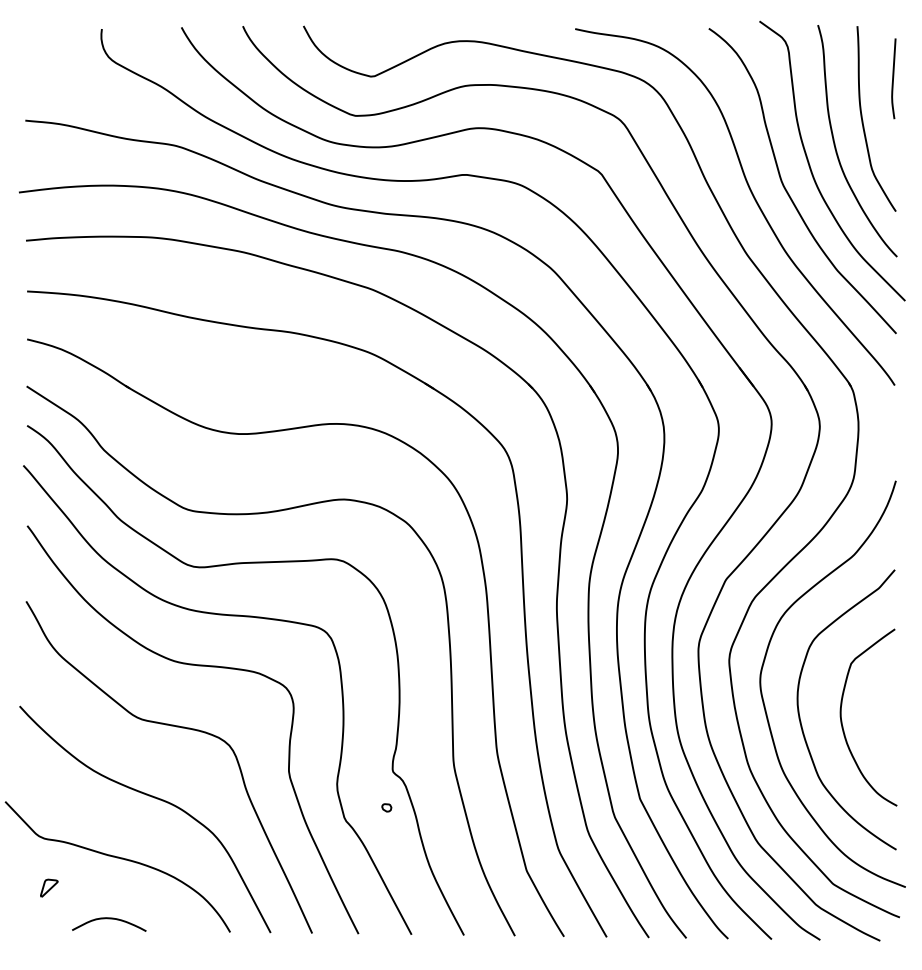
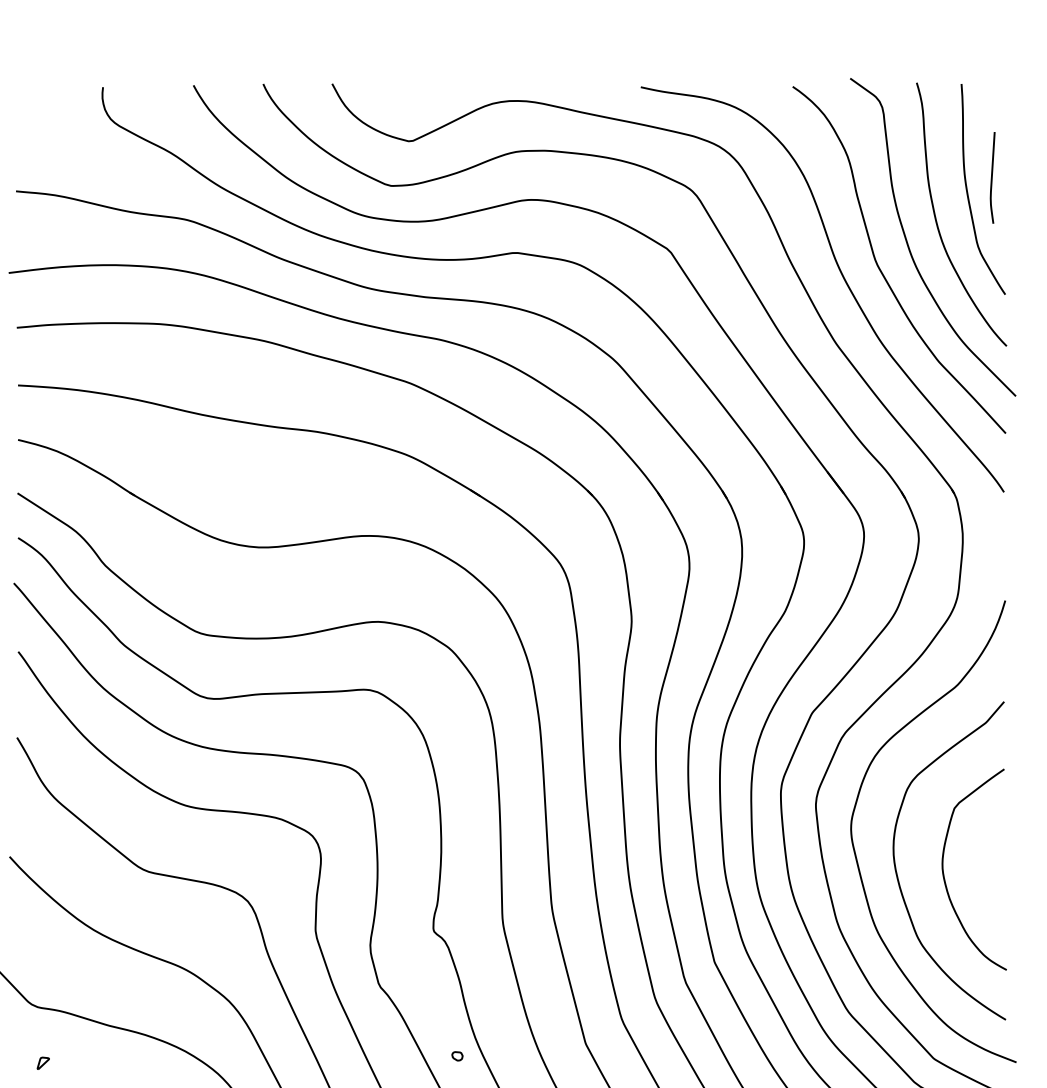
curve: (893, 78) -> (992, 177), moved
part: (386, 807) -> (457, 1055), moved
part: (49, 887) -> (43, 1062), size x0.6

